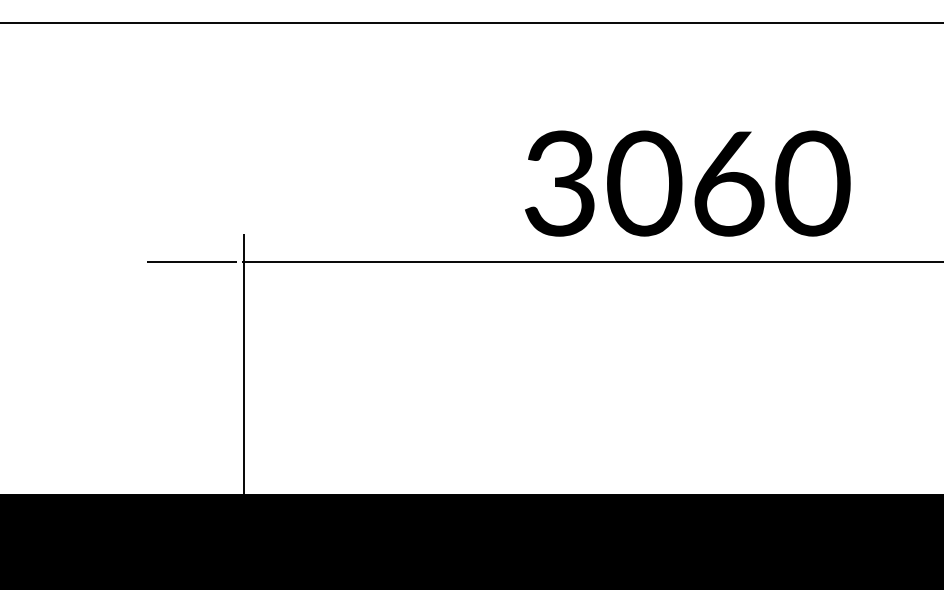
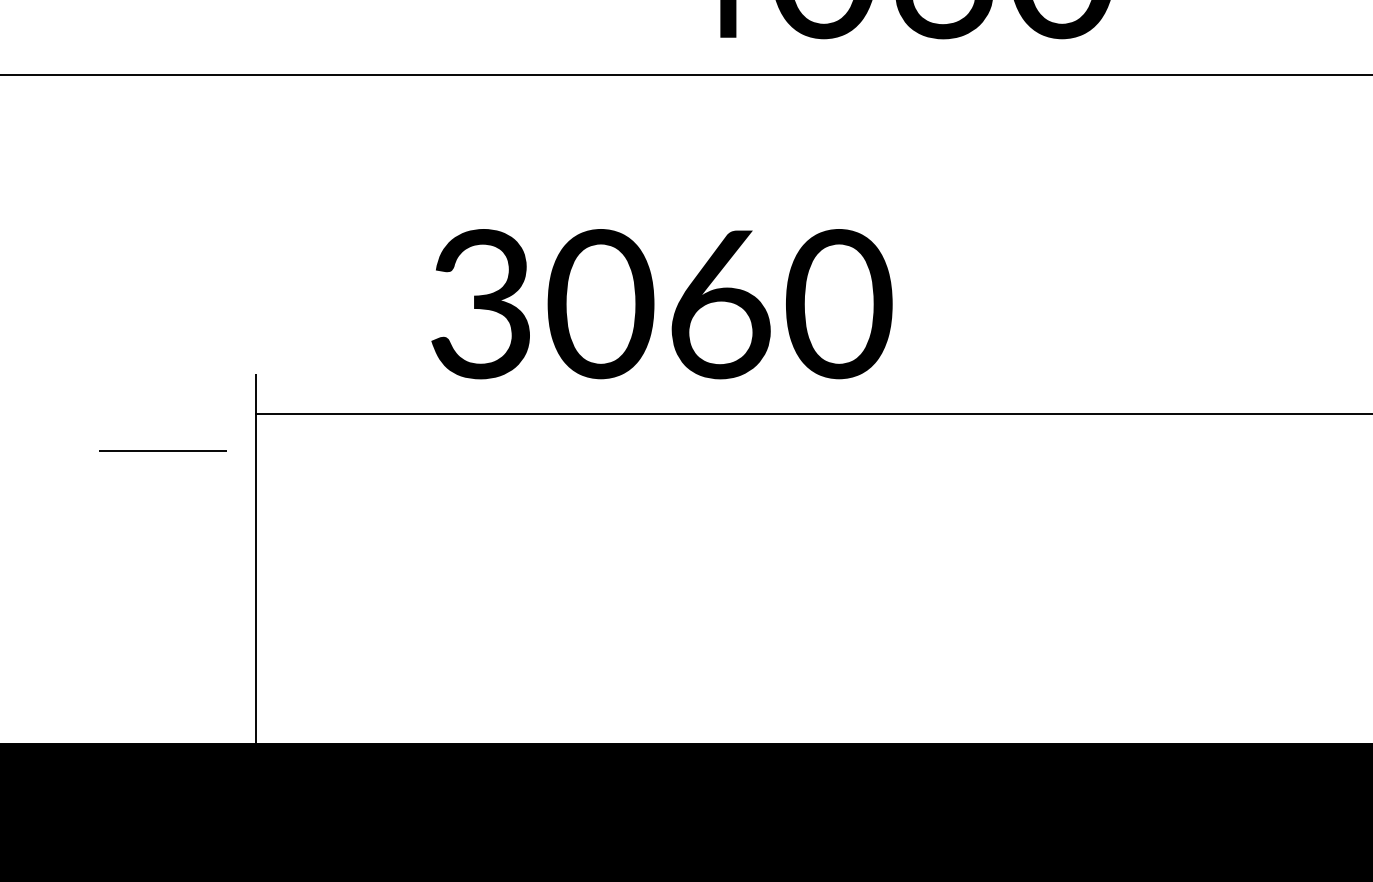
text: (687, 183) -> (661, 304), moved
line: (191, 261) -> (162, 450), moved

